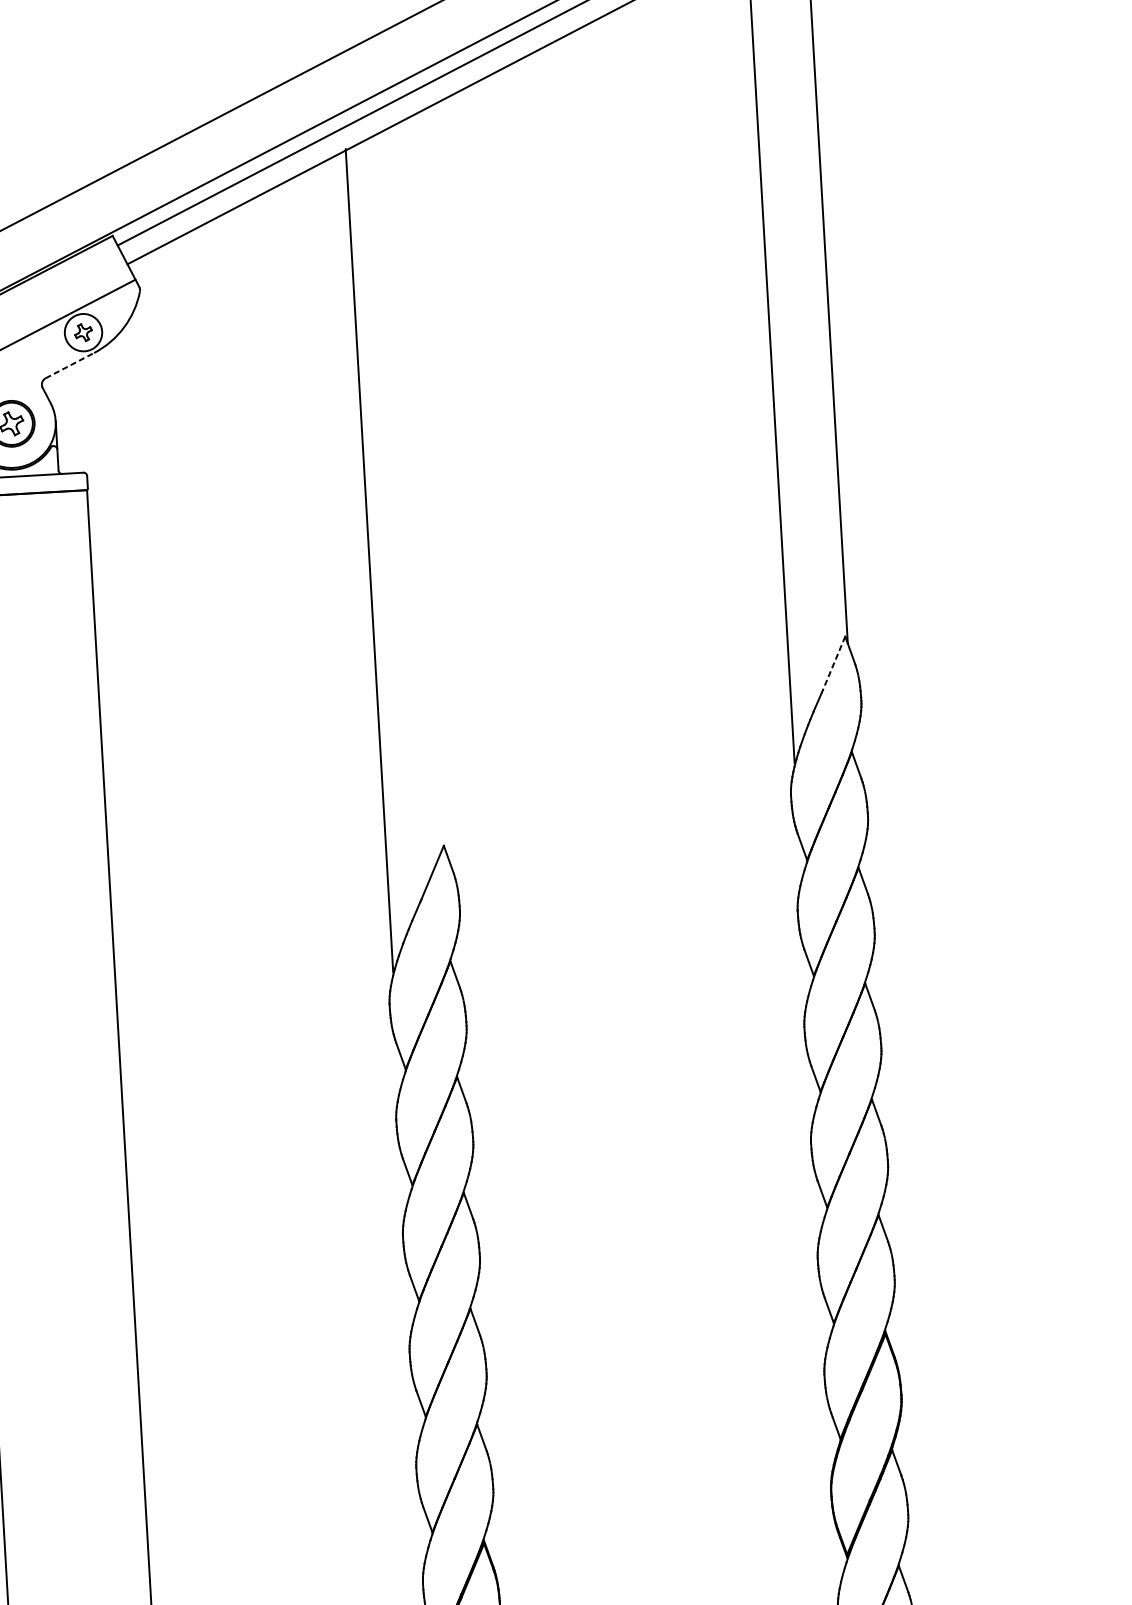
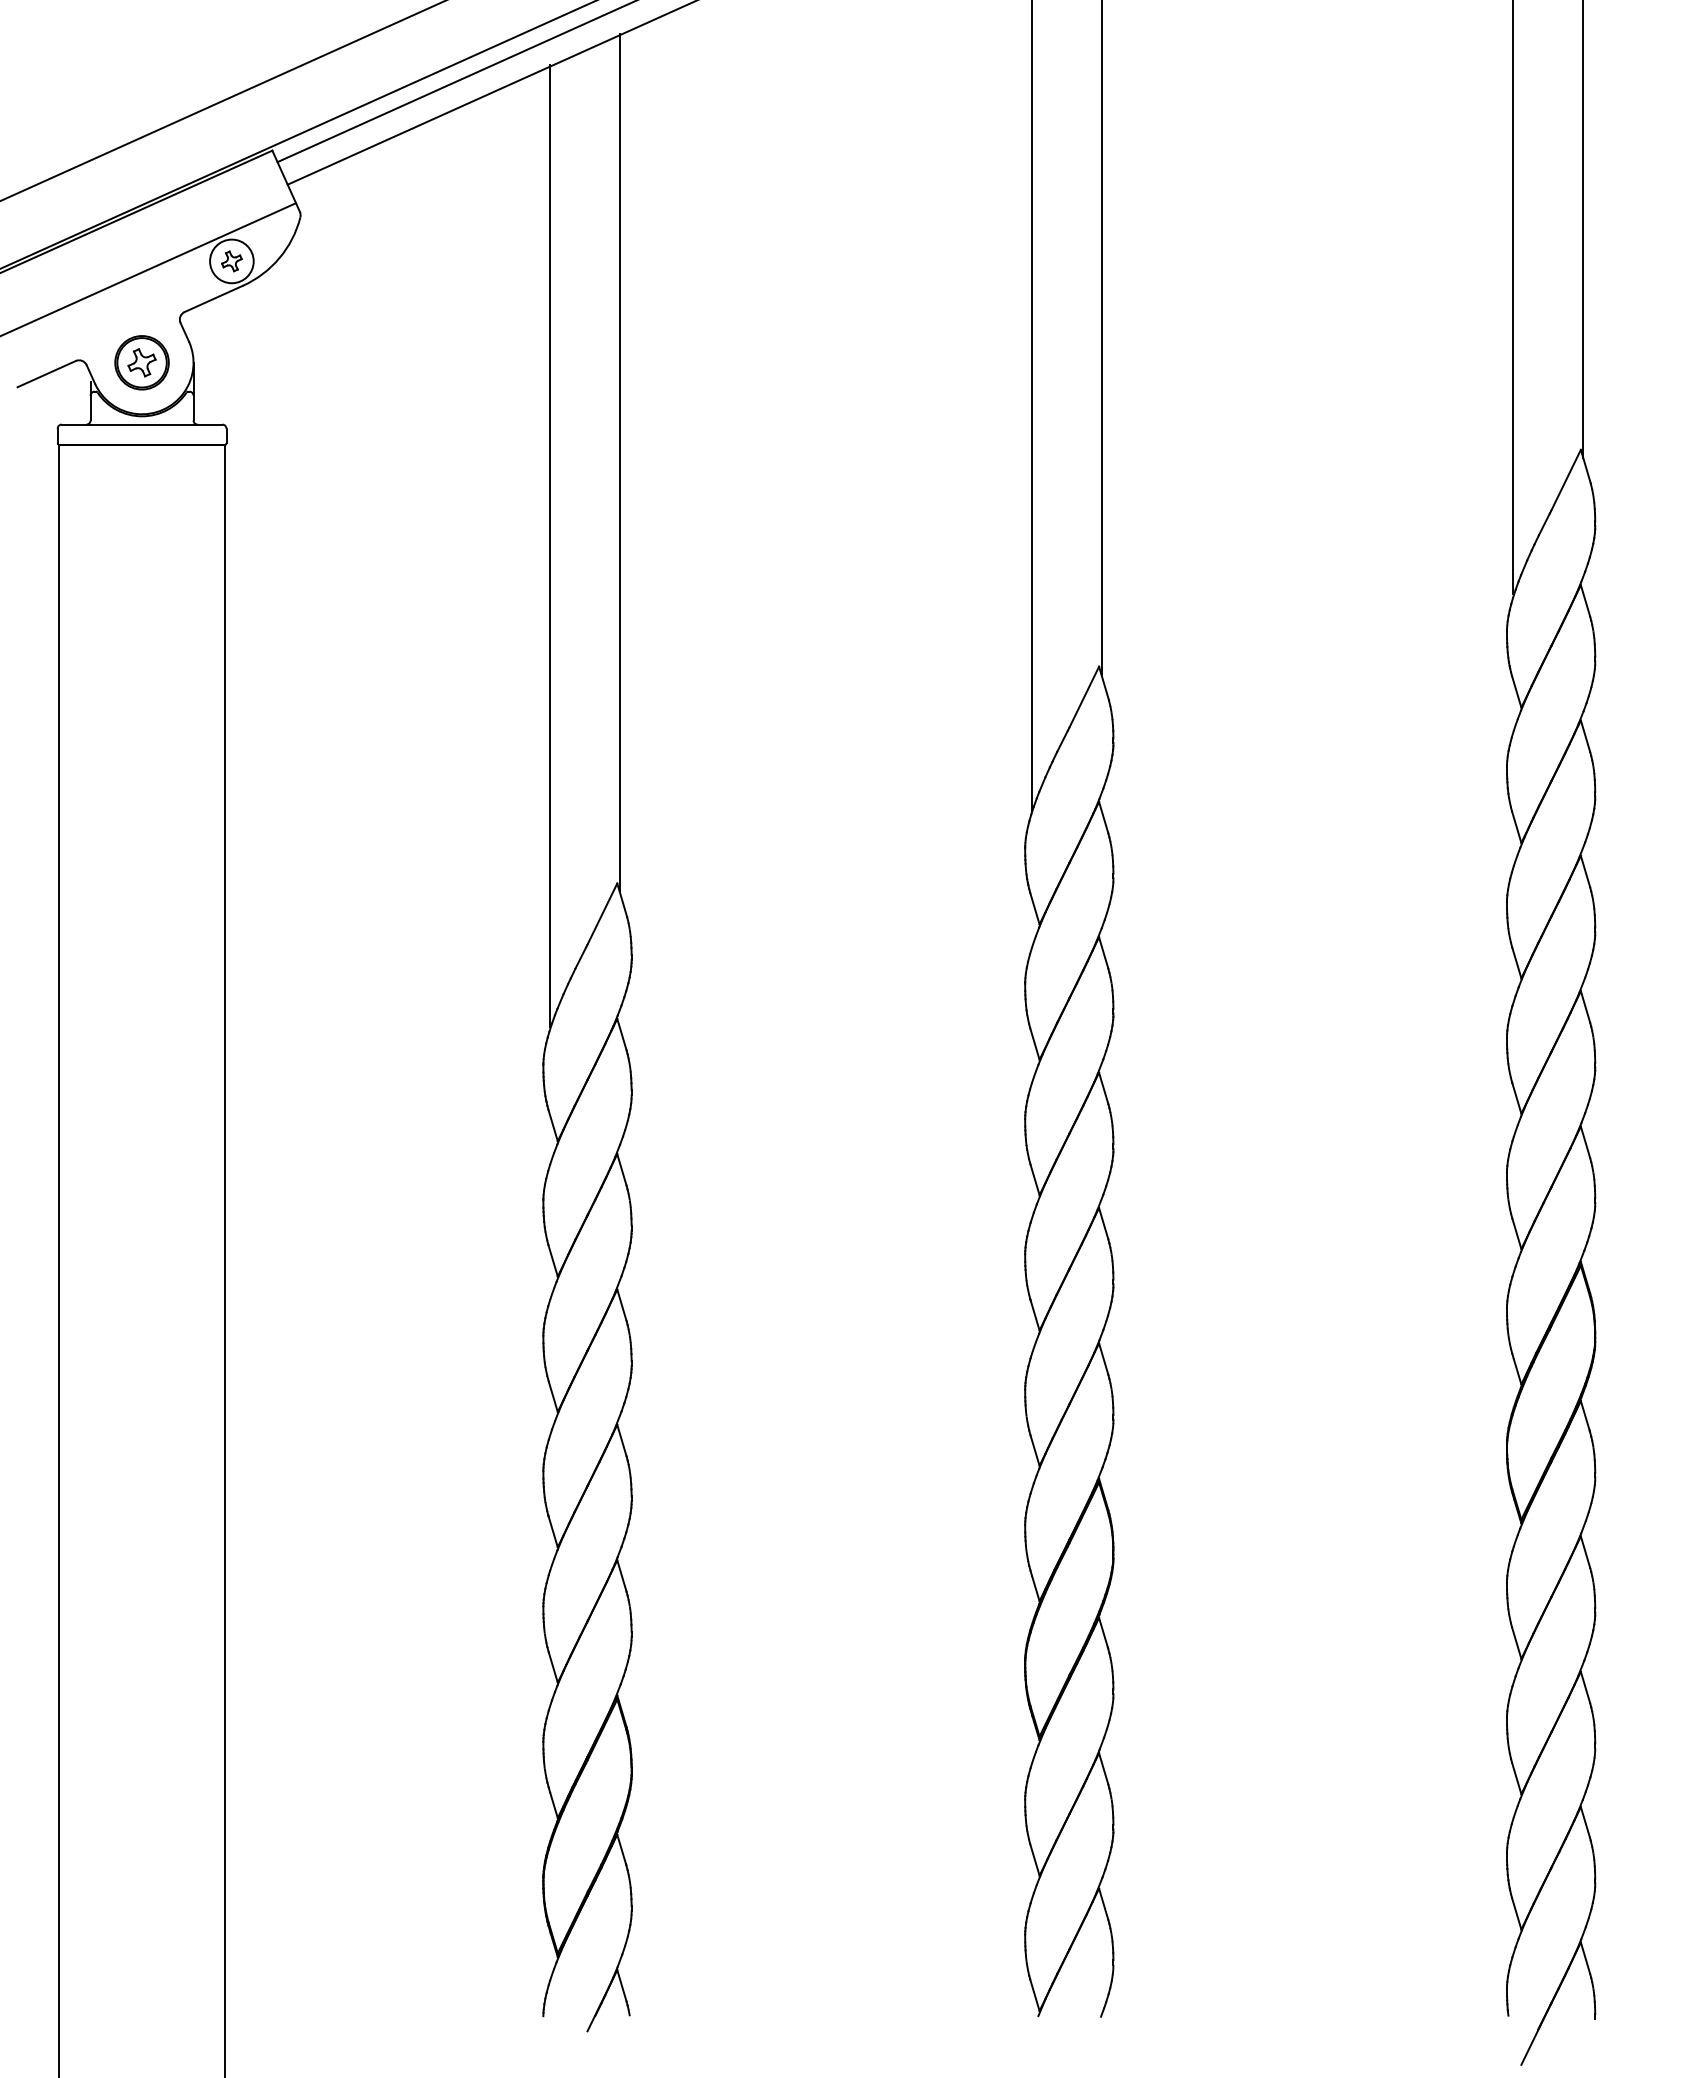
line: (69, 365) -> (213, 298), dashed -> solid
line: (424, 485) -> (619, 462), added
line: (833, 663) -> (1083, 697), dashed -> solid

